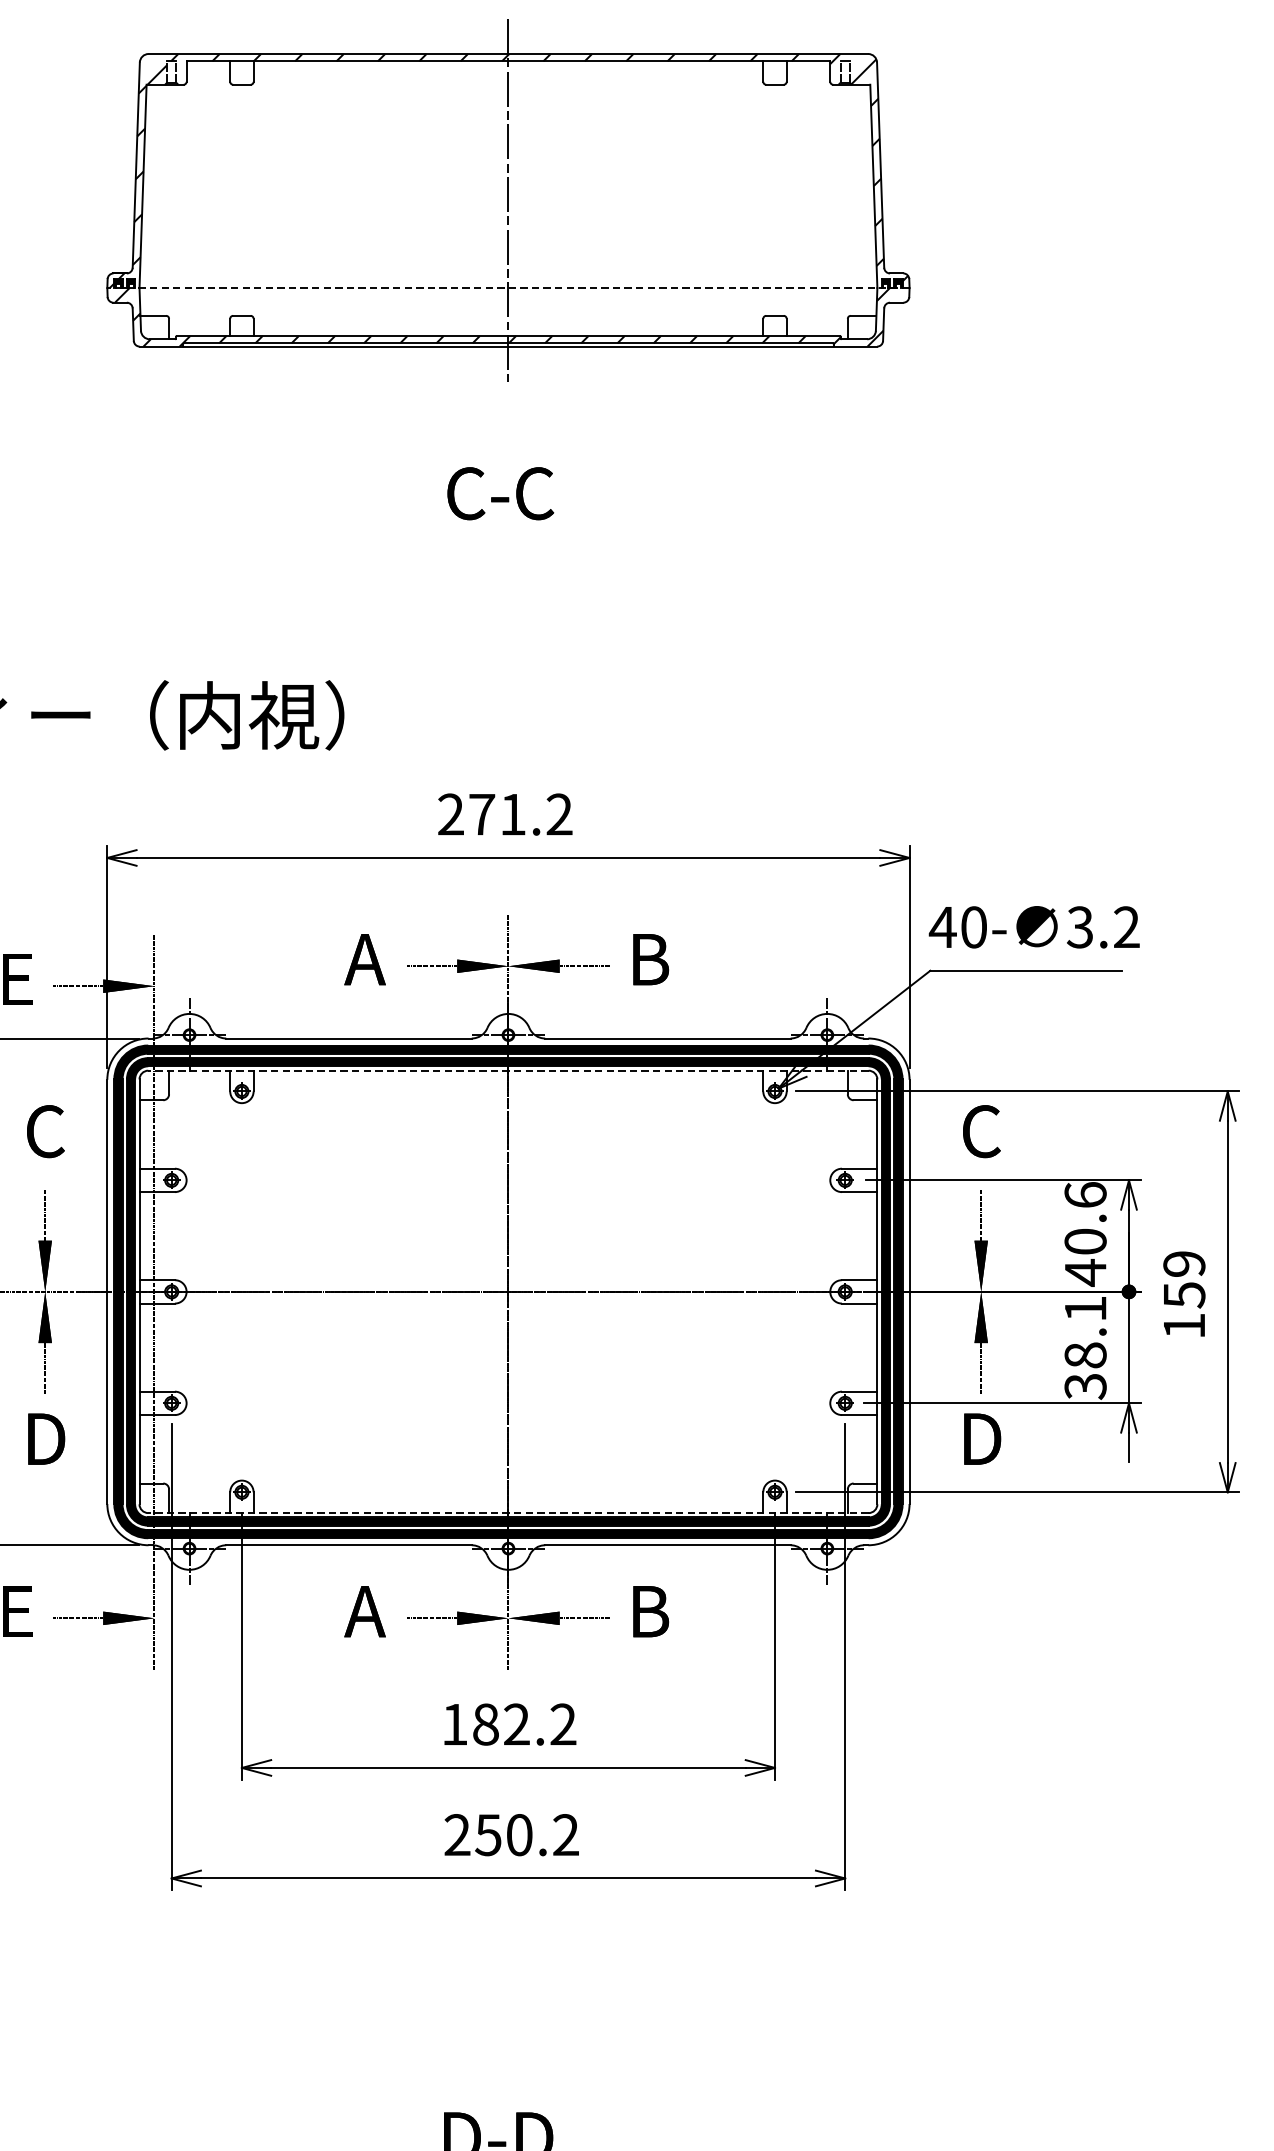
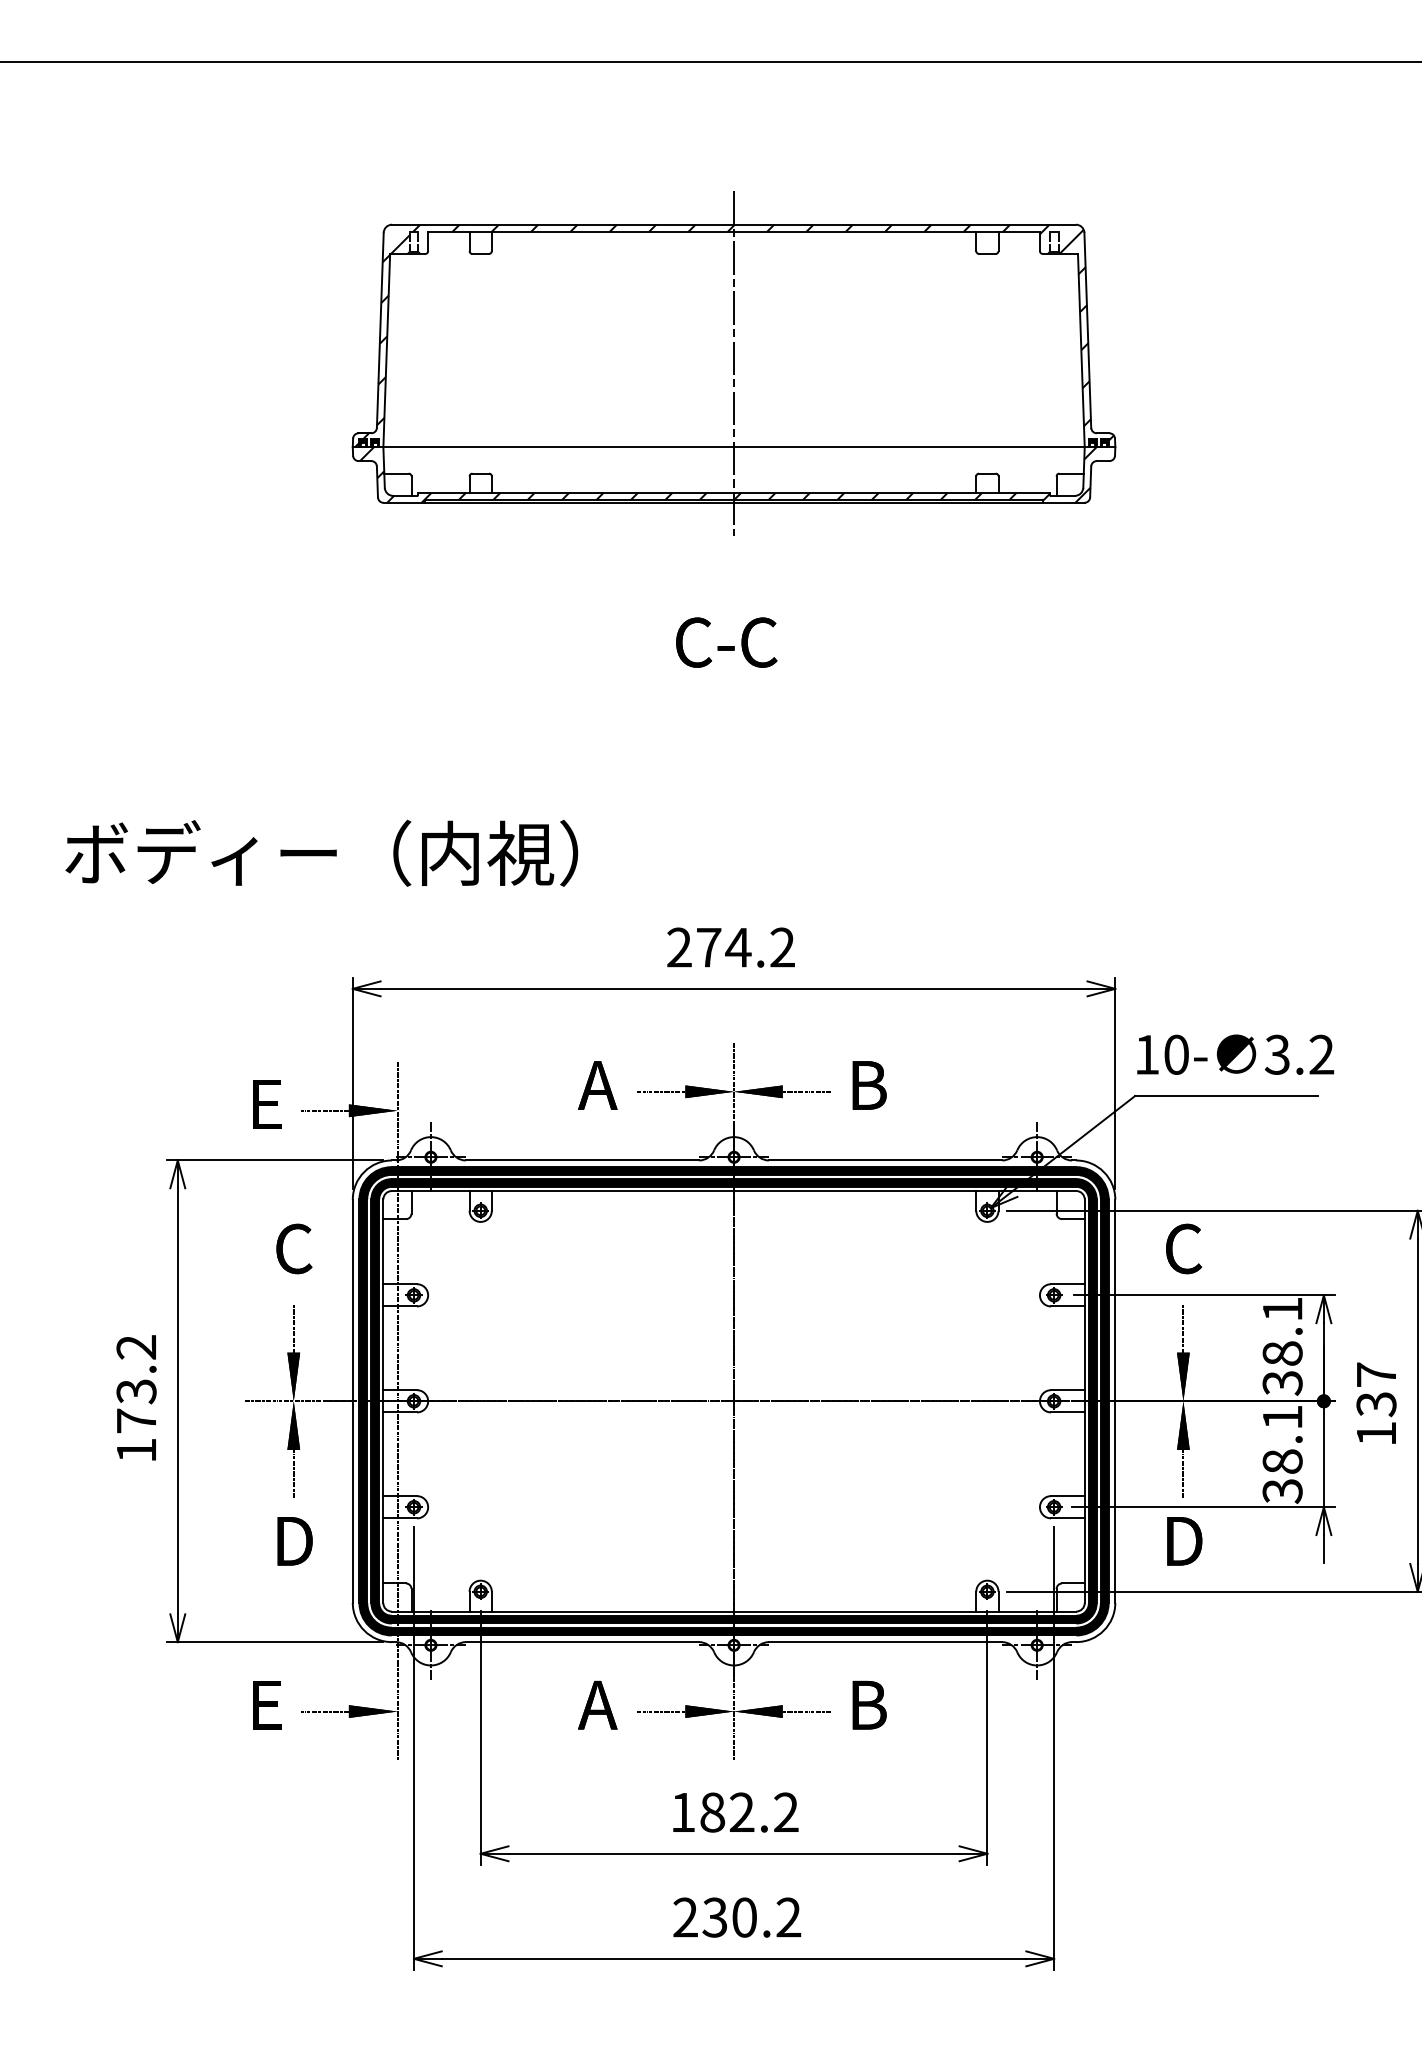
line: (507, 288) -> (733, 447), dashed -> solid
text: (513, 814) -> (738, 947), 271.2 -> 274.2
text: (942, 927) -> (1146, 1054), 40- -> 10-
line: (507, 1071) -> (733, 1191), dashed -> solid
text: (1085, 1234) -> (1282, 1346), 40.6 -> 38.1
text: (1184, 1279) -> (1376, 1389), 159 -> 137
line: (507, 1513) -> (733, 1611), dashed -> solid
text: (487, 1834) -> (714, 1917), 250.2 -> 230.2

